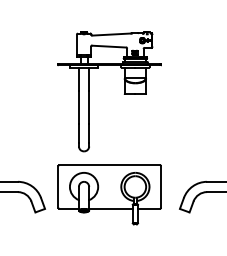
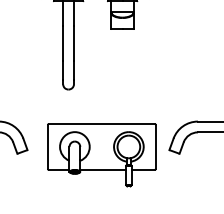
part: (109, 194) -> (101, 154), moved

